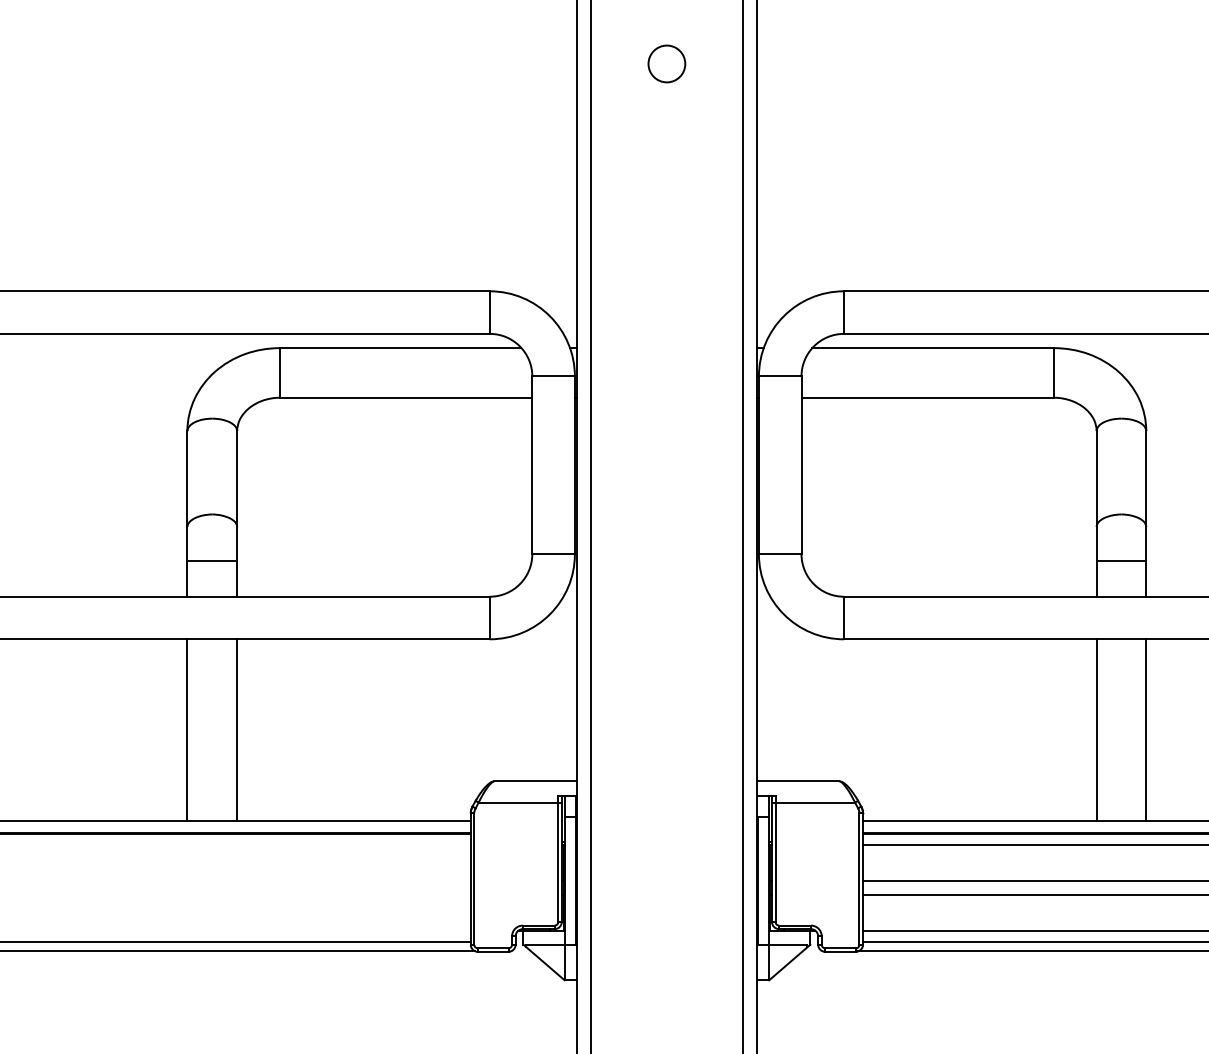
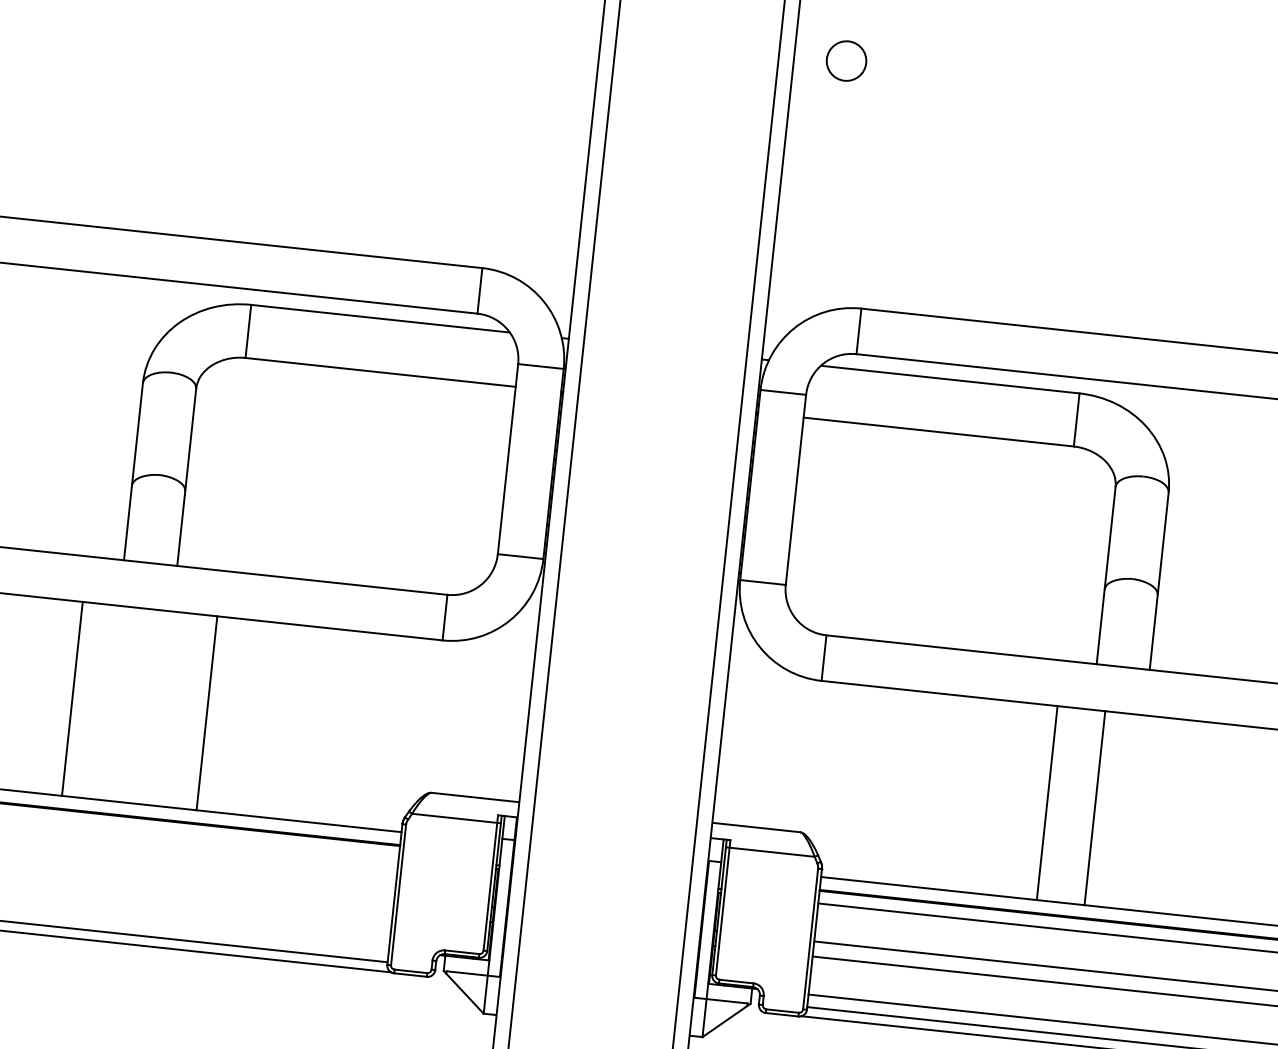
circle: (666, 63) -> (846, 60), moved
line: (212, 561) -> (154, 525), removed
line: (1121, 561) -> (1127, 629), removed
line: (187, 729) -> (72, 698), moved
line: (237, 729) -> (207, 712), moved
line: (1096, 729) -> (1047, 802), moved
line: (1146, 729) -> (1095, 807), moved

